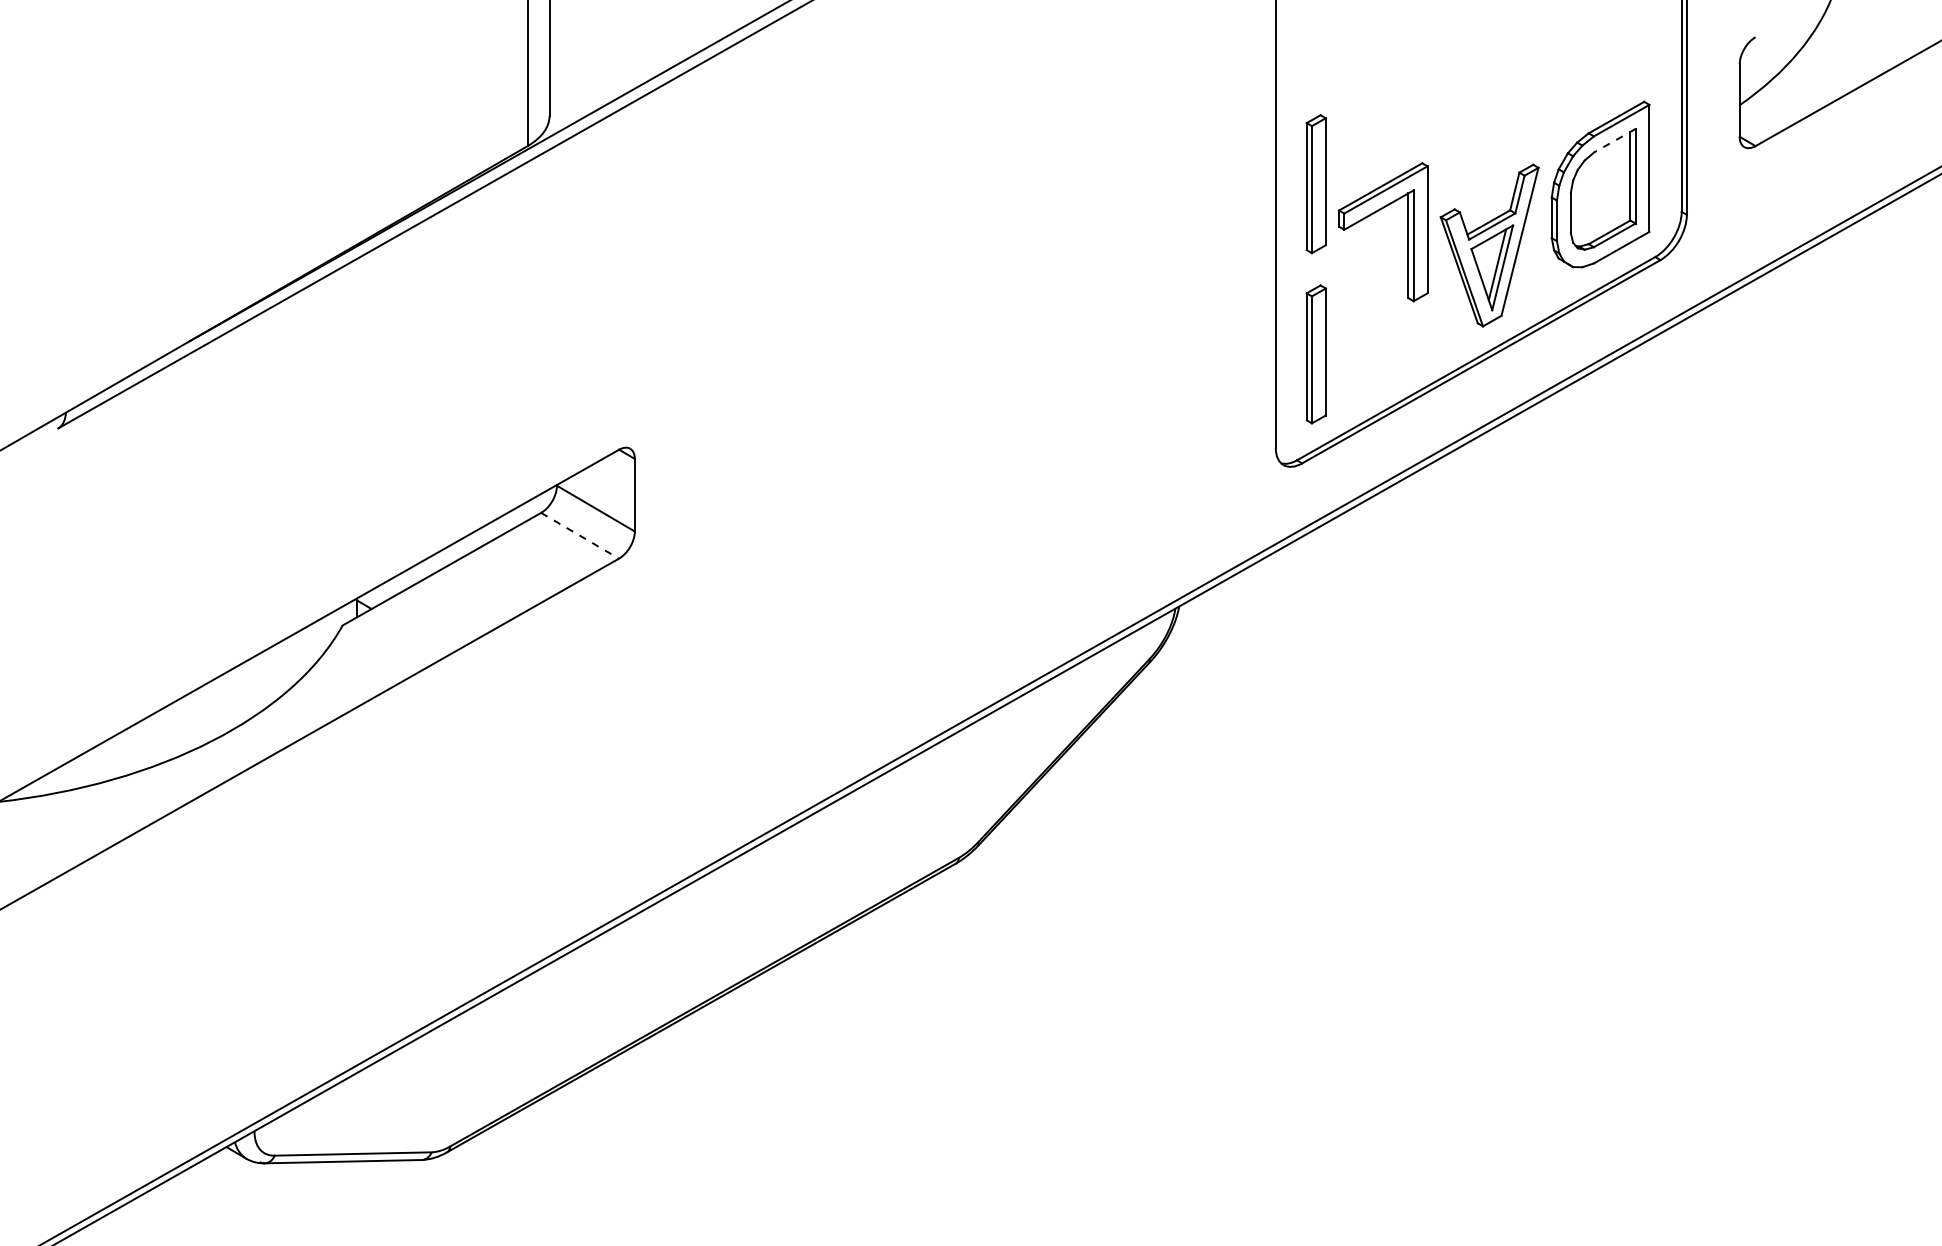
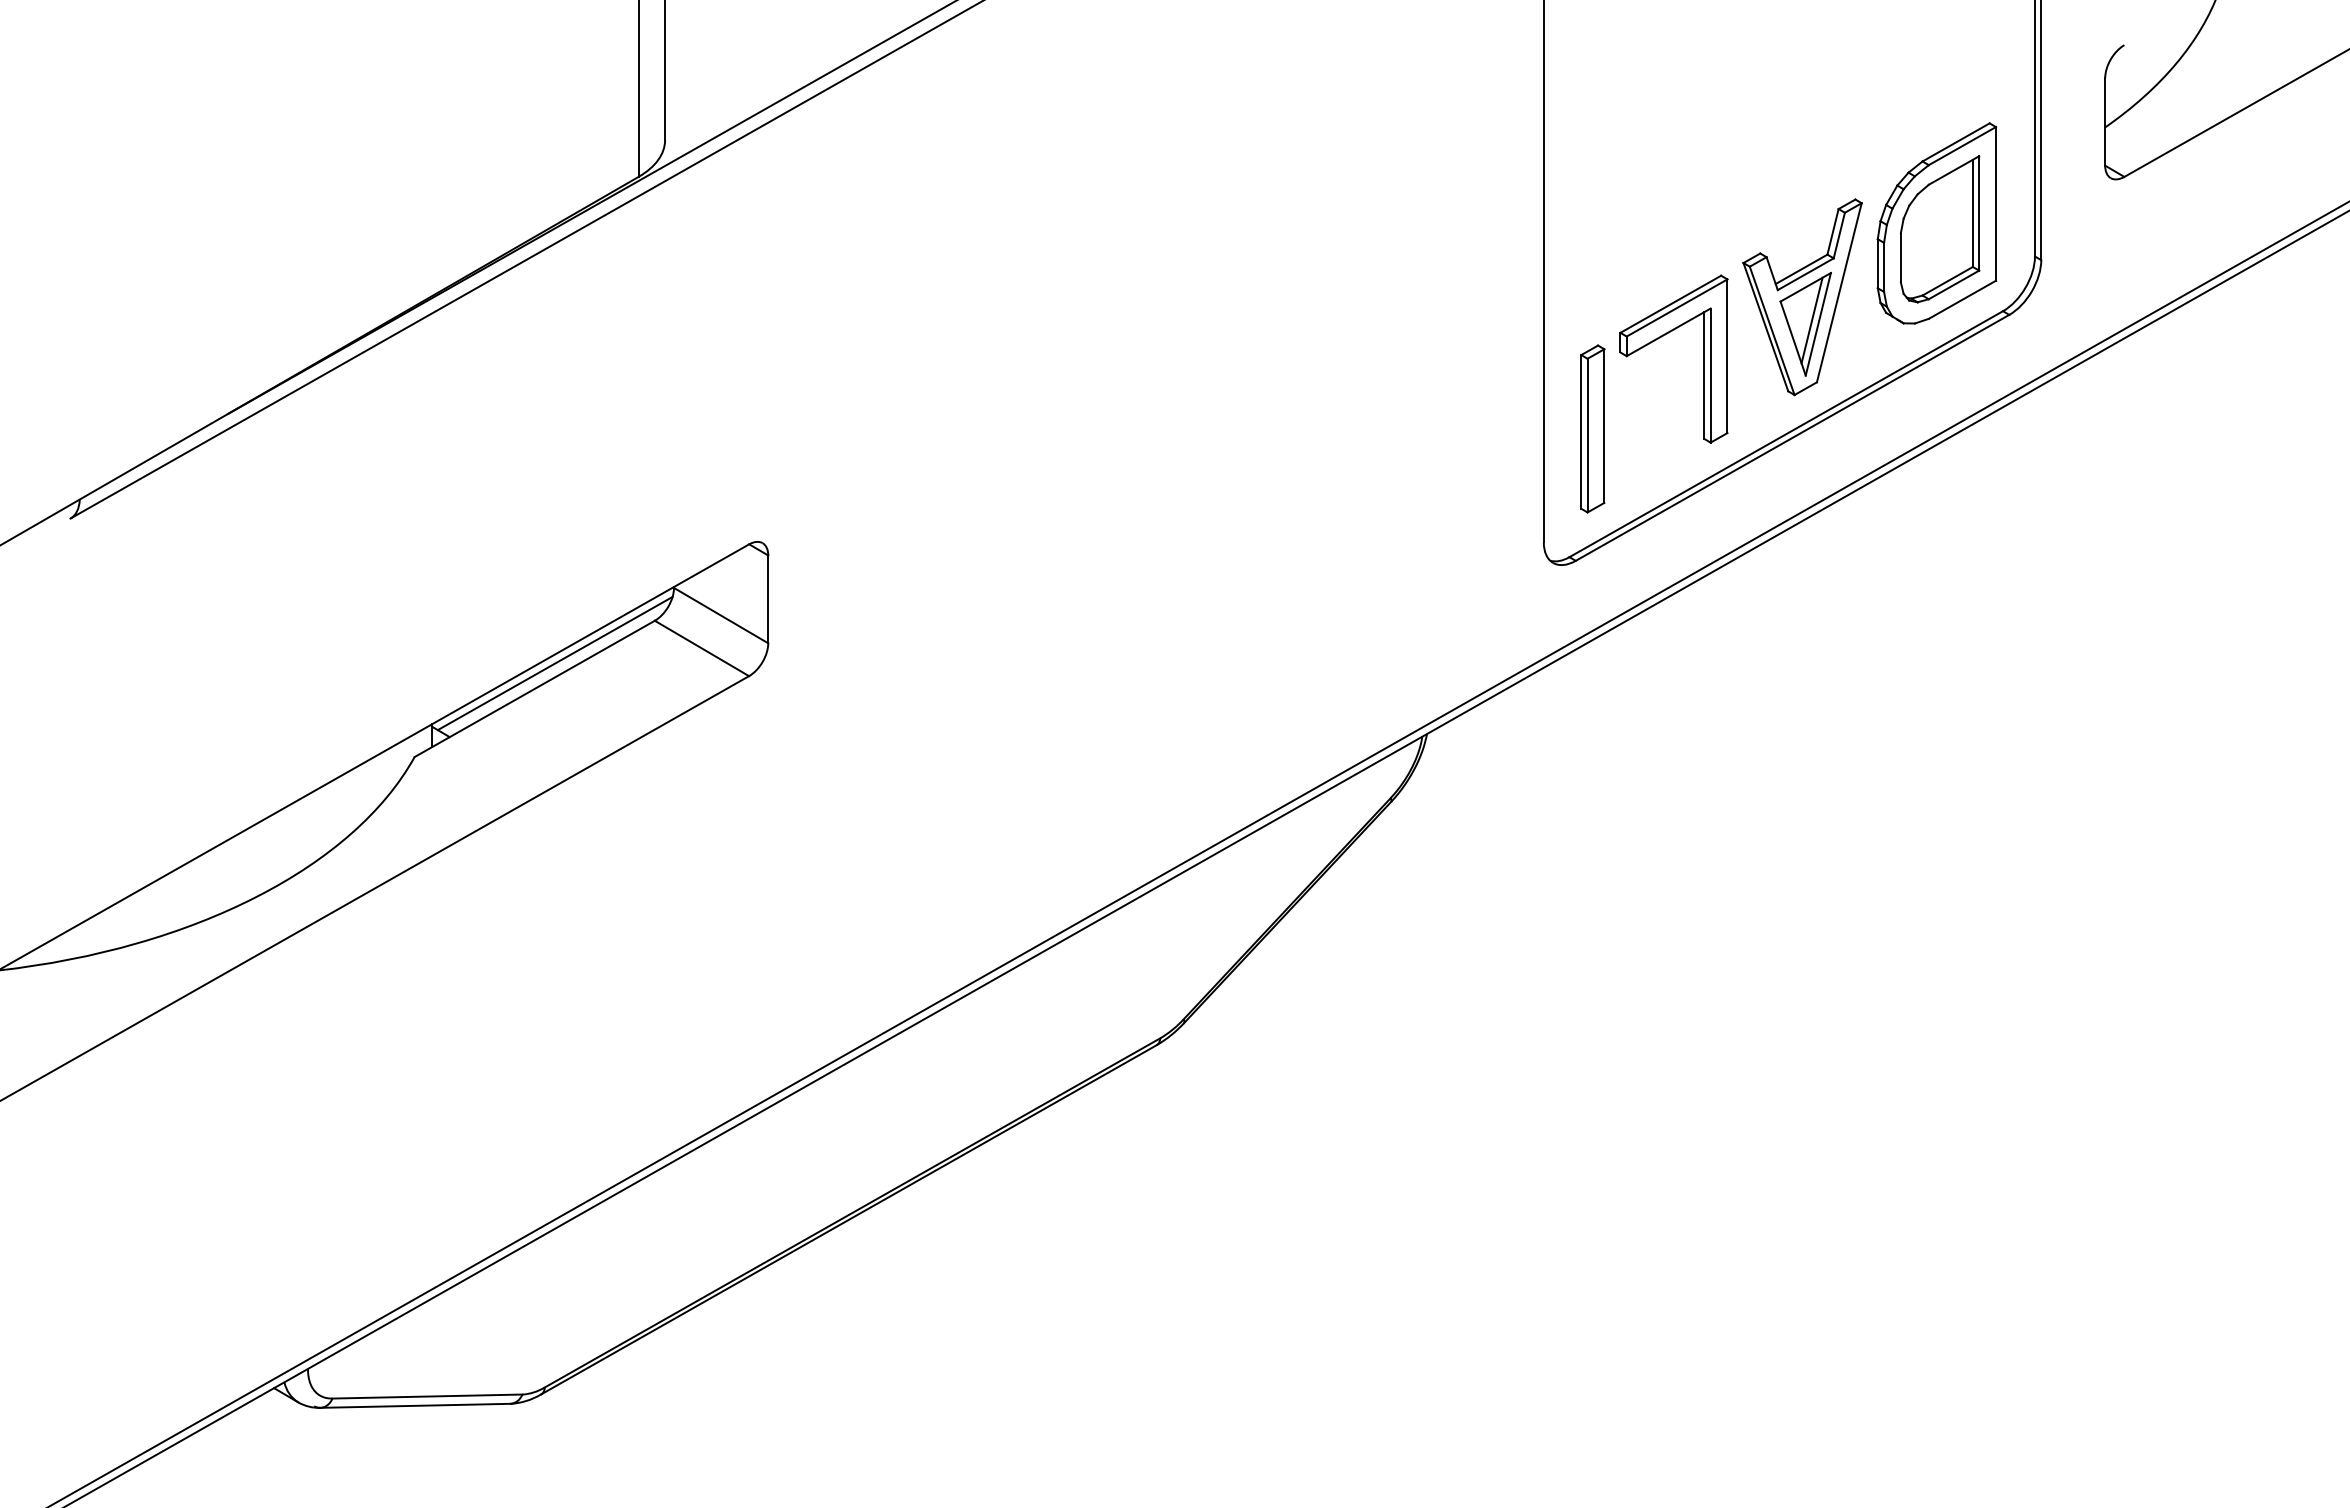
line: (1614, 140) -> (1953, 170), dashed -> solid
part: (1316, 183) -> (1592, 222), removed
part: (1372, 215) -> (1660, 338), moved
line: (579, 535) -> (701, 648), dashed -> solid
line: (458, 548) -> (554, 663), added

